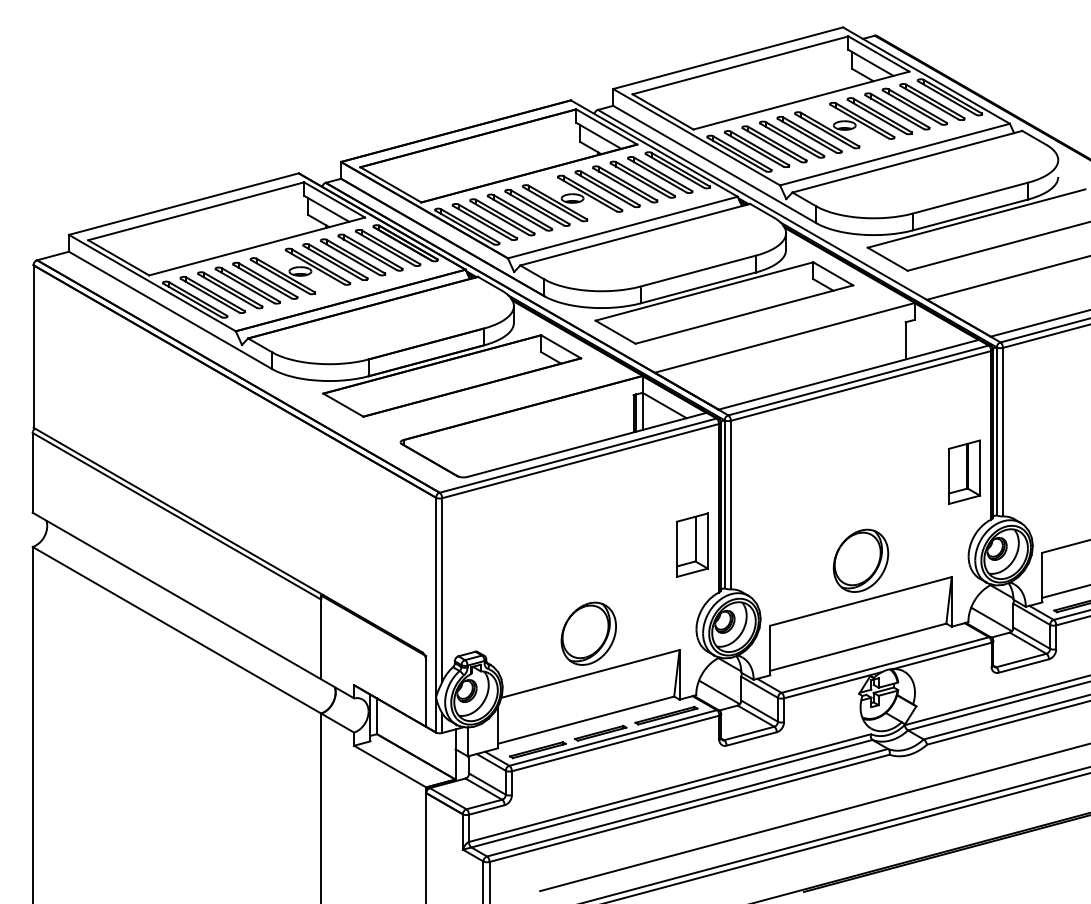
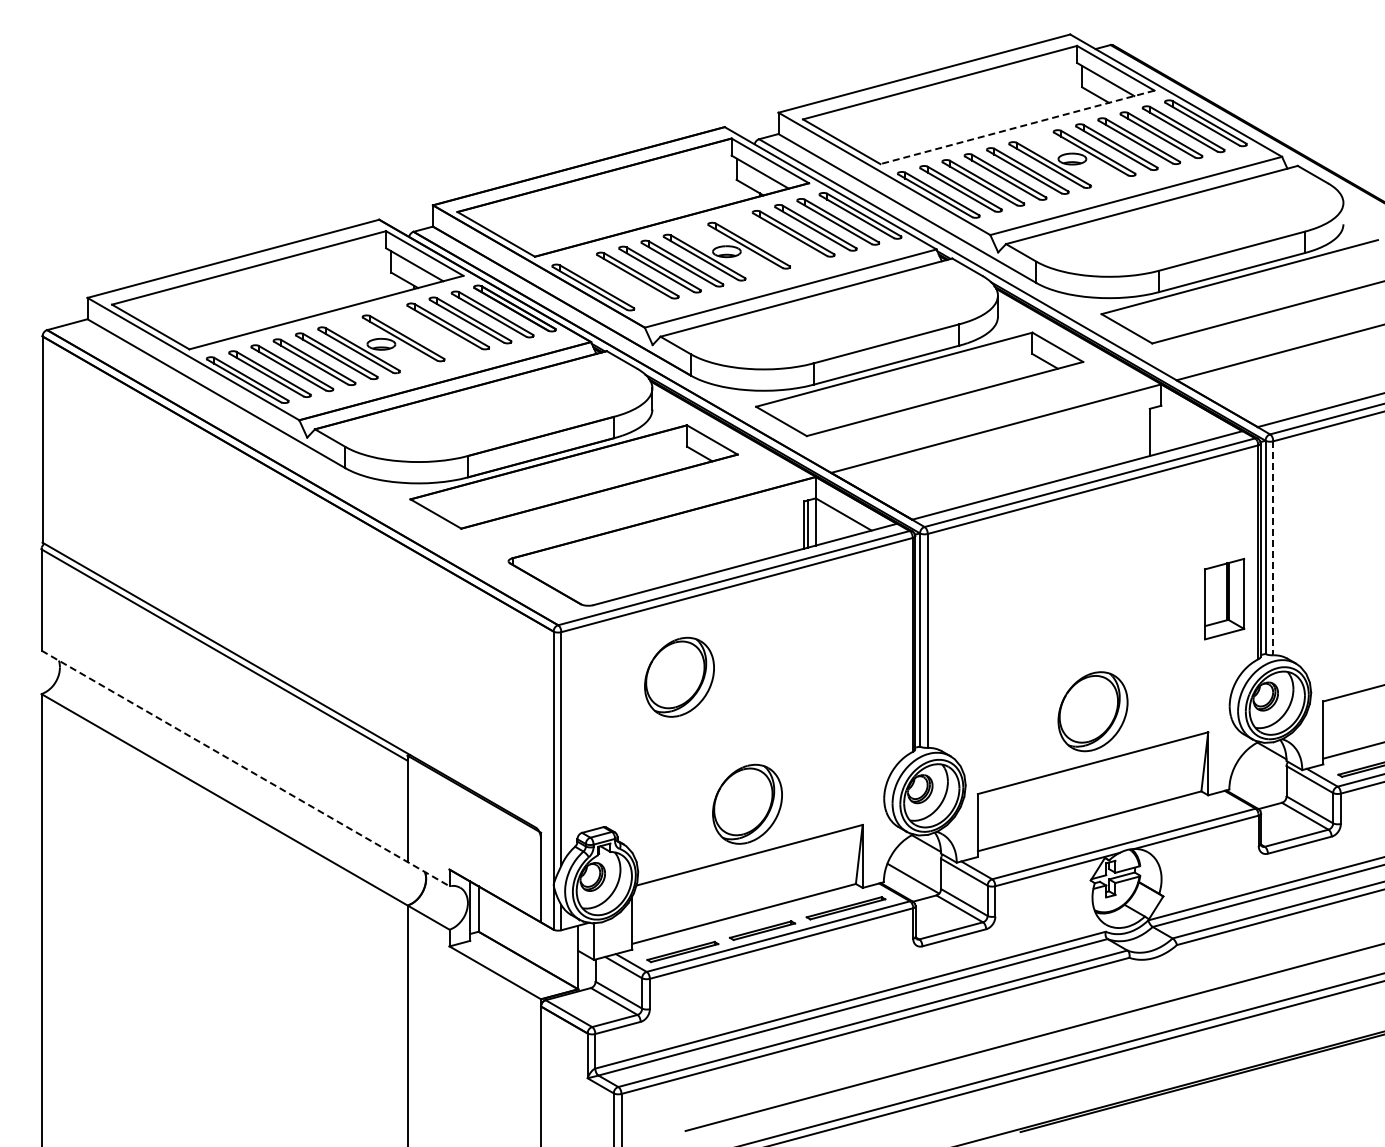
line: (801, 100) -> (1017, 127), solid -> dashed
part: (607, 188) -> (771, 239), removed
part: (484, 221) -> (615, 281), removed
part: (335, 262) -> (425, 332), removed
line: (1003, 432) -> (1273, 548), solid -> dashed
part: (535, 533) -> (679, 676), added
part: (692, 544) -> (878, 691), removed
line: (193, 605) -> (245, 768), solid -> dashed
line: (991, 619) -> (1258, 786), removed

